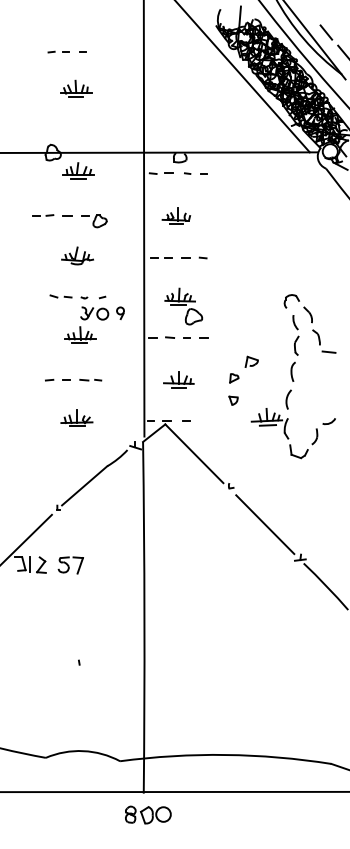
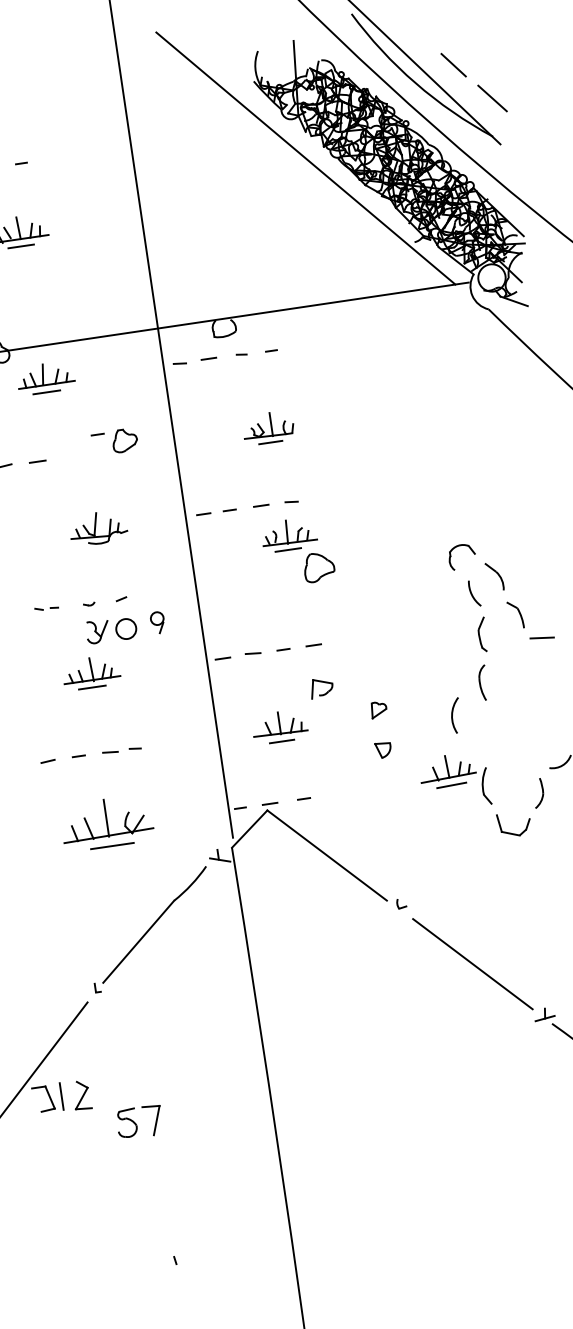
part: (176, 215) -> (268, 427), moved
part: (94, 221) -> (115, 442), moved
part: (77, 255) -> (98, 527), moved
part: (60, 296) -> (45, 608), size x0.6
part: (183, 306) -> (297, 551), moved
part: (251, 361) -> (321, 687), moved
arc: (287, 399) -> (453, 715), moved
part: (76, 417) -> (106, 821), size x1.6
part: (70, 565) -> (139, 1122), moved

